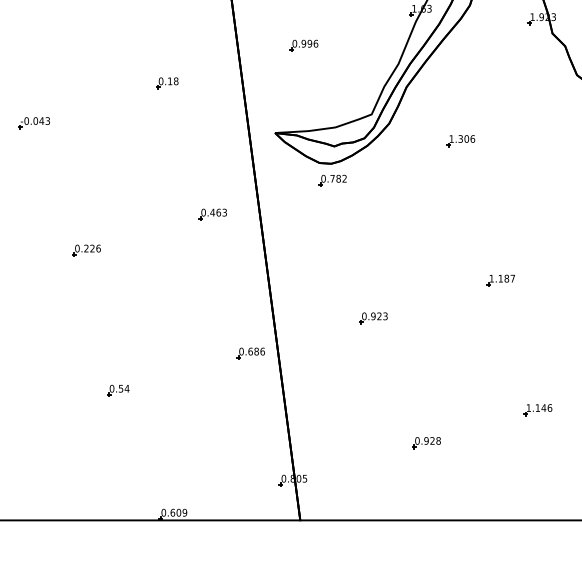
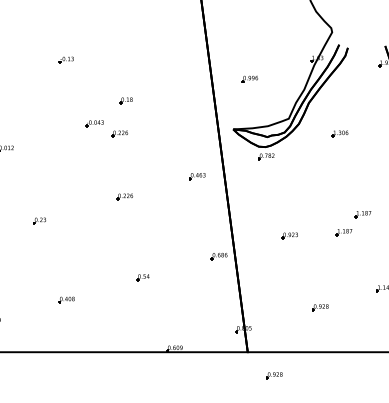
part: (165, 82) -> (125, 100), moved
part: (77, 140) -> (119, 133), added
part: (466, 312) -> (343, 232), added
part: (346, 560) -> (274, 375), added

